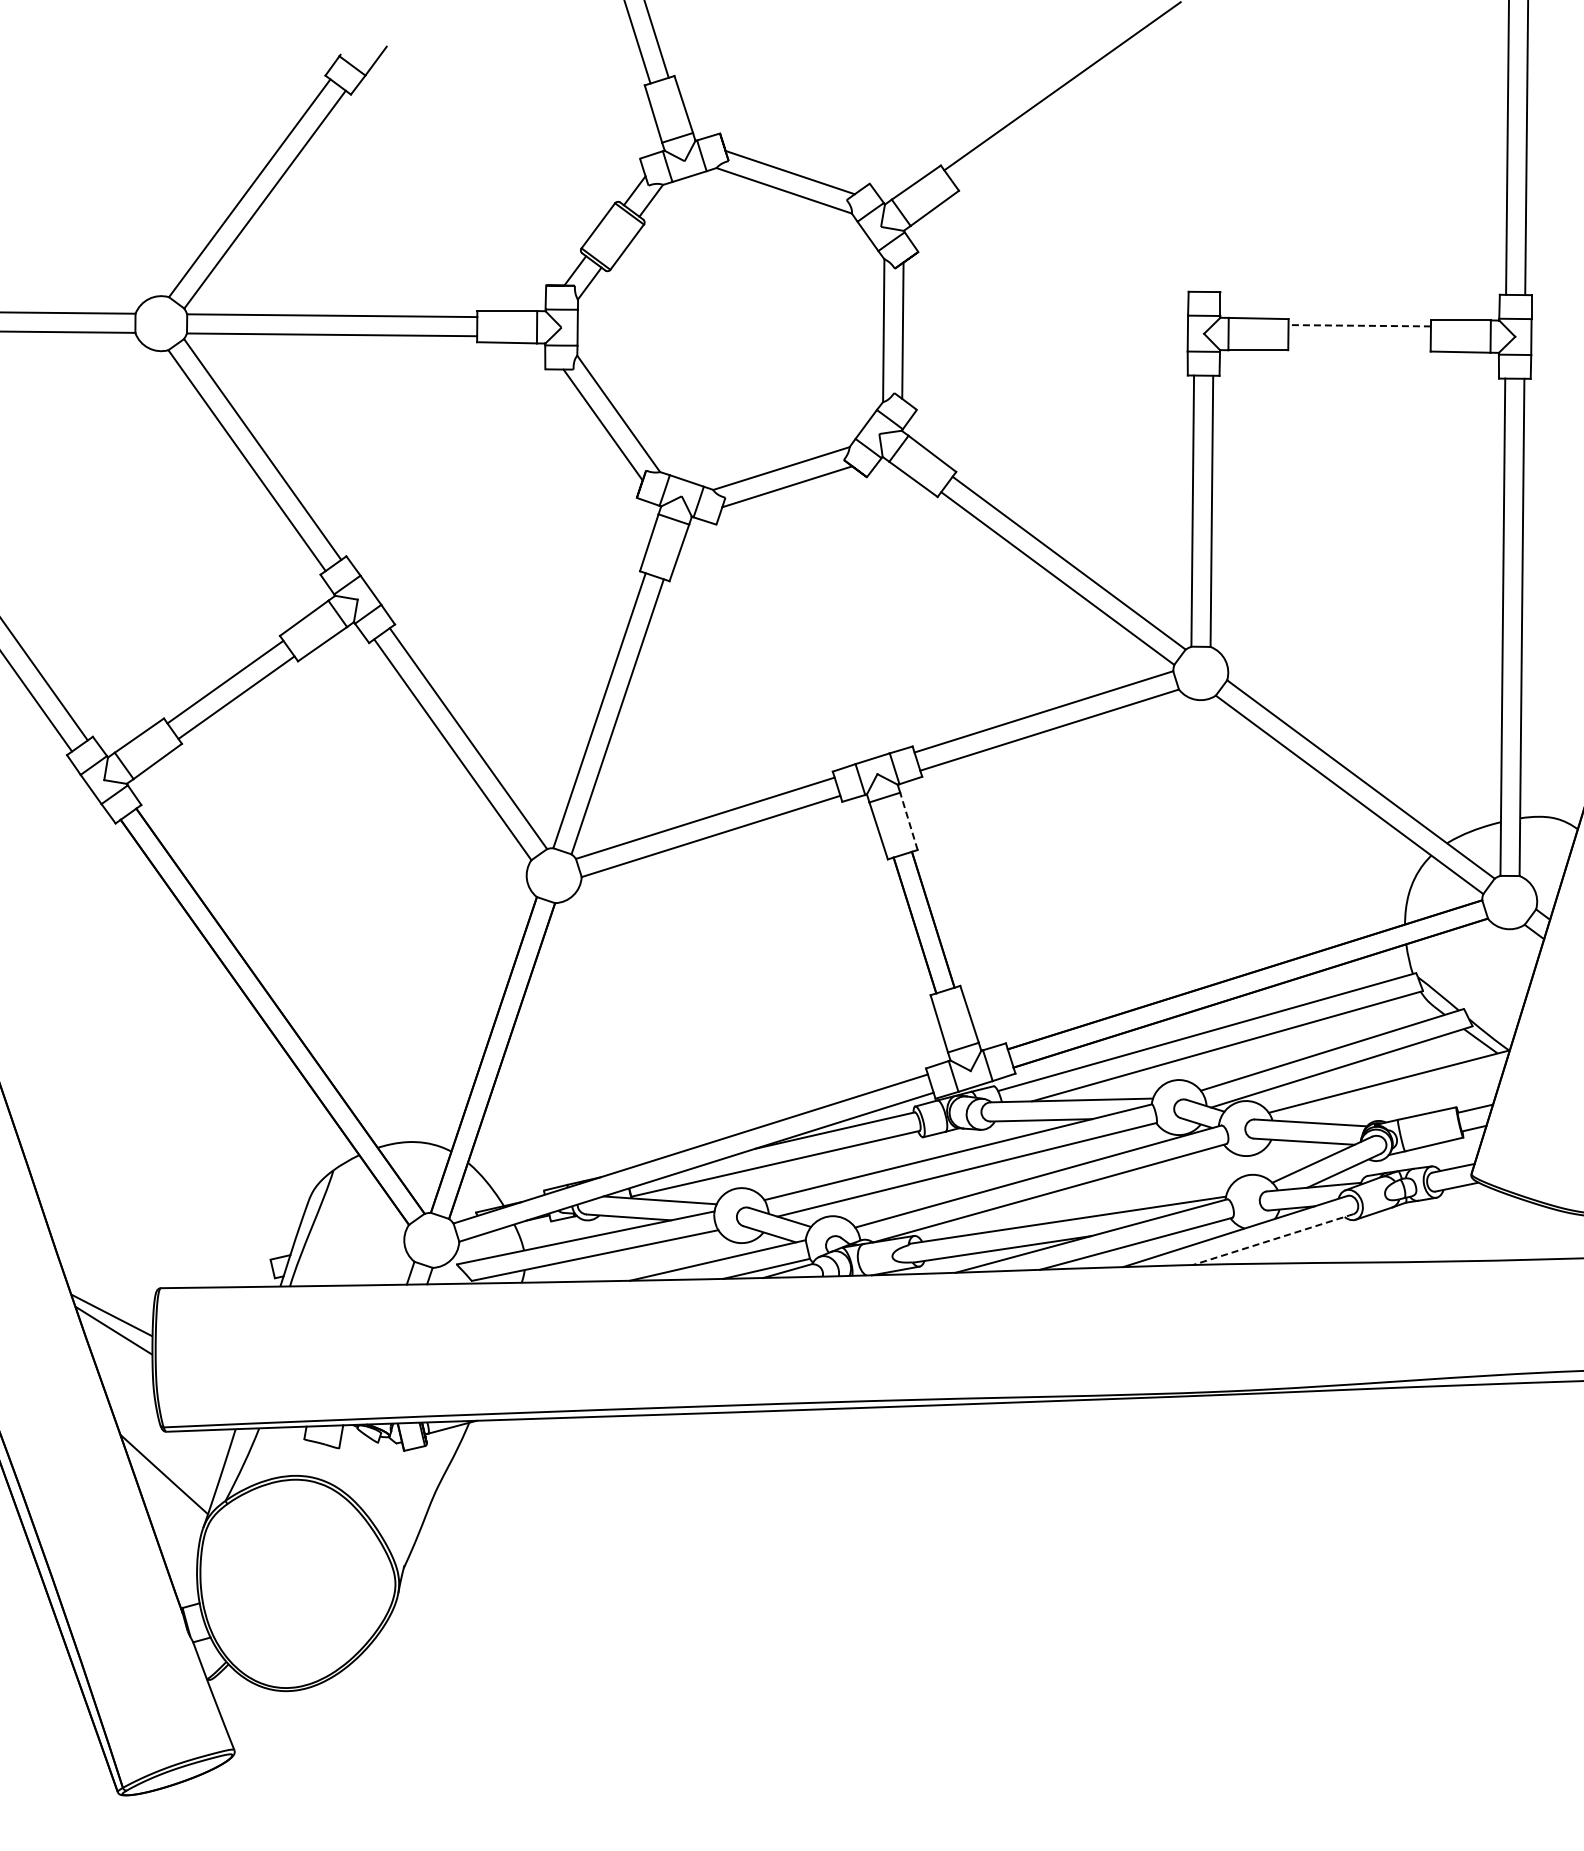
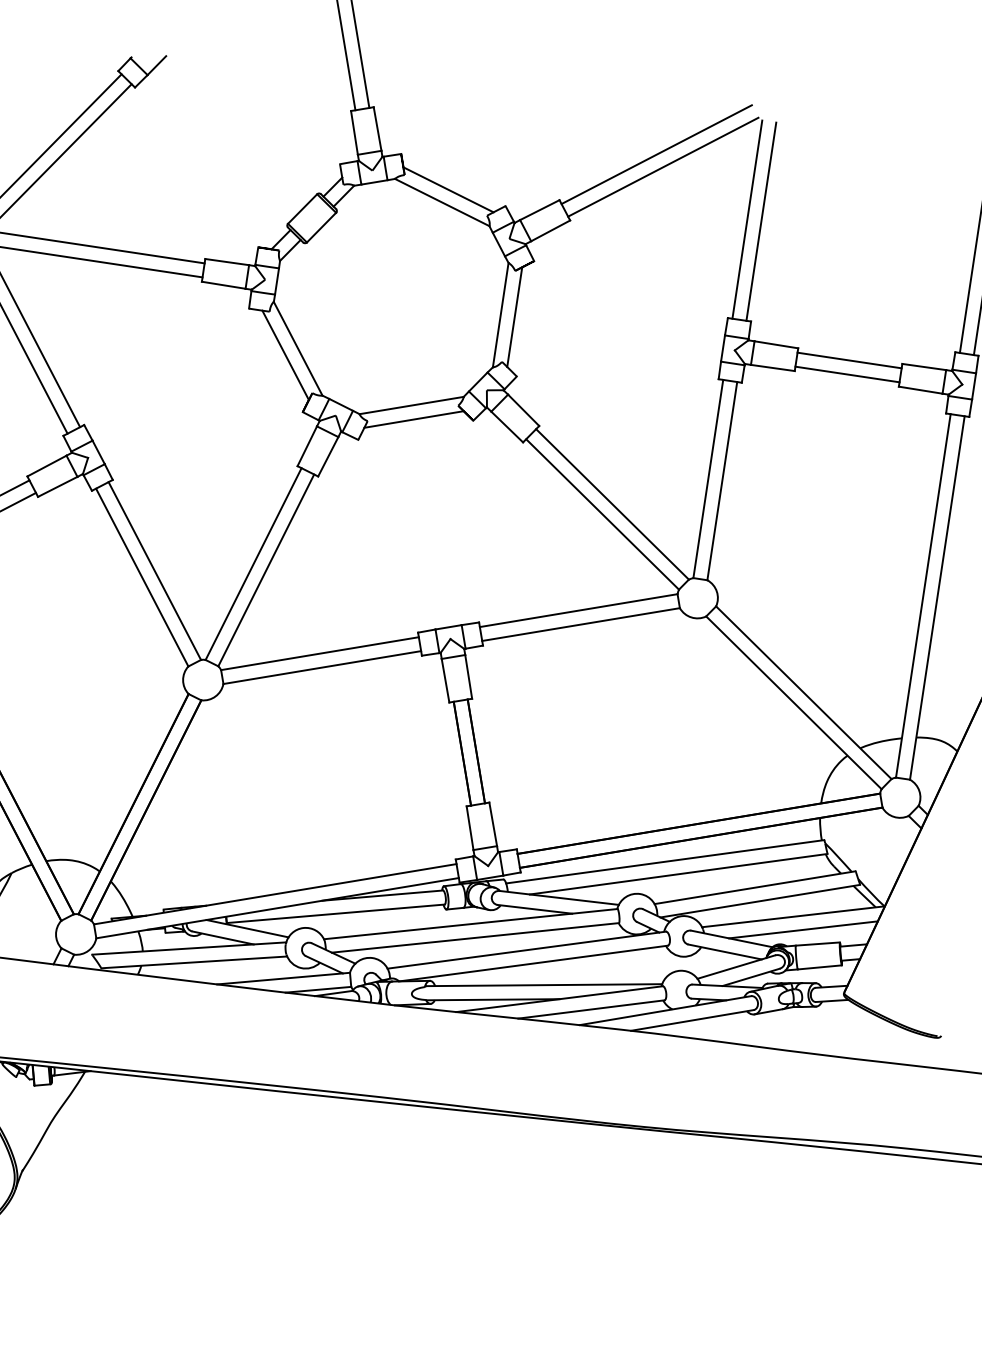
line: (1073, 101) -> (663, 166), added
line: (1195, 155) -> (746, 219), added
line: (1215, 156) -> (761, 221), added
line: (1359, 325) -> (849, 360), dashed -> solid
line: (1359, 344) -> (847, 374), added
line: (908, 821) -> (468, 676), dashed -> solid
line: (1405, 1096) -> (803, 929), added
line: (1272, 1239) -> (691, 1020), dashed -> solid

